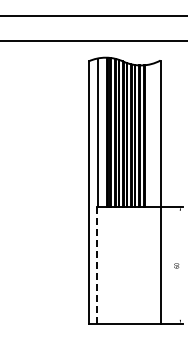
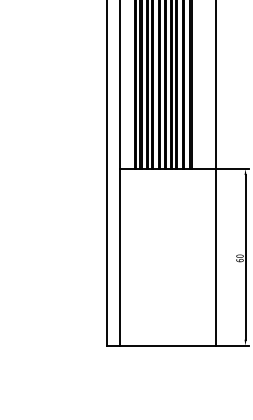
line: (180, 264) -> (245, 256), added
line: (97, 265) -> (120, 257), dashed -> solid

